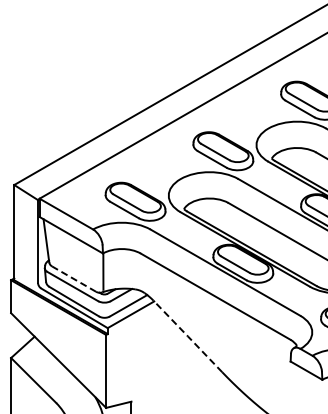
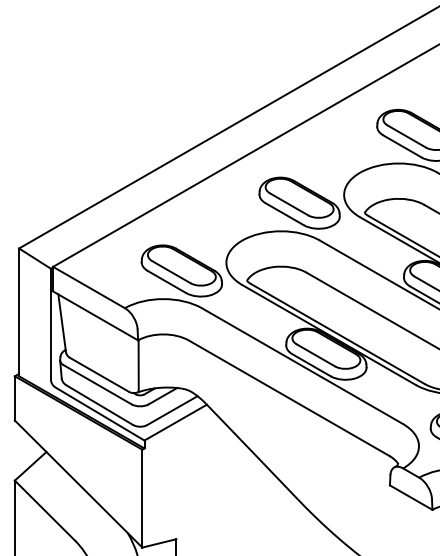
line: (73, 278) -> (98, 373), dashed -> solid
line: (187, 336) -> (251, 451), dashed -> solid

